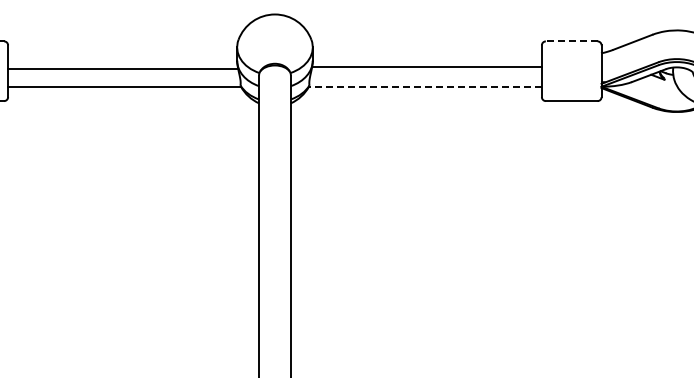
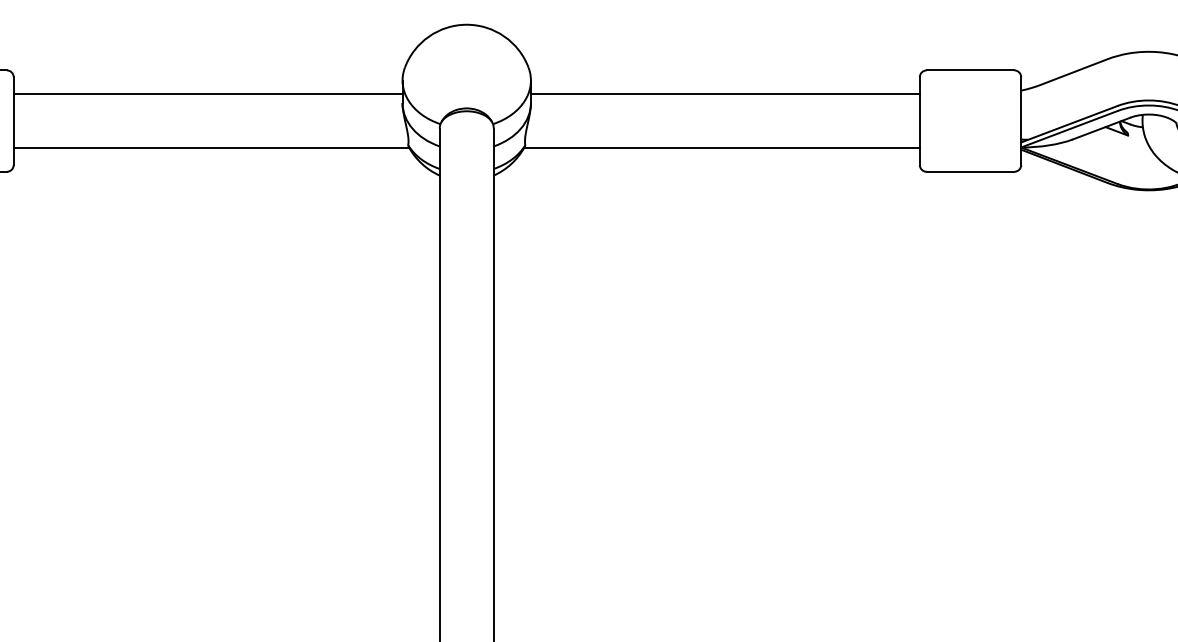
line: (571, 41) -> (970, 70), dashed -> solid
line: (426, 67) -> (723, 94), moved
line: (122, 69) -> (207, 94), moved
line: (425, 87) -> (722, 148), dashed -> solid

